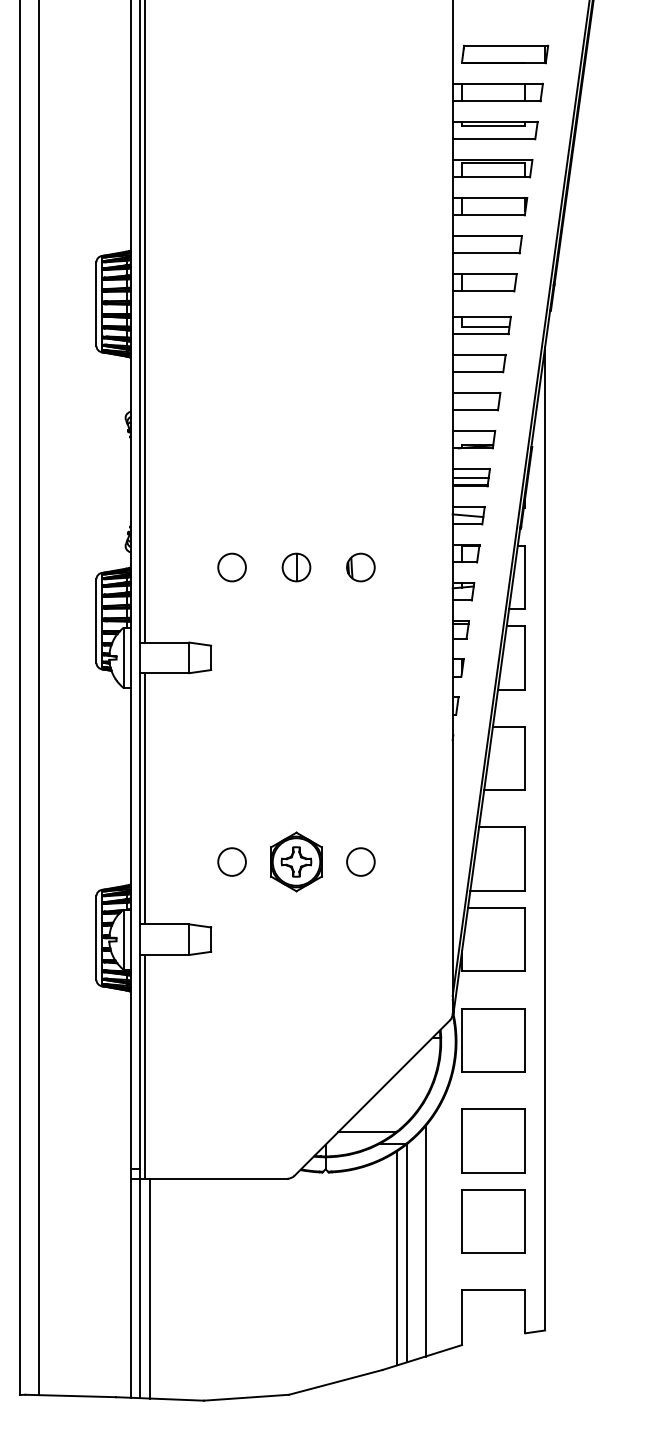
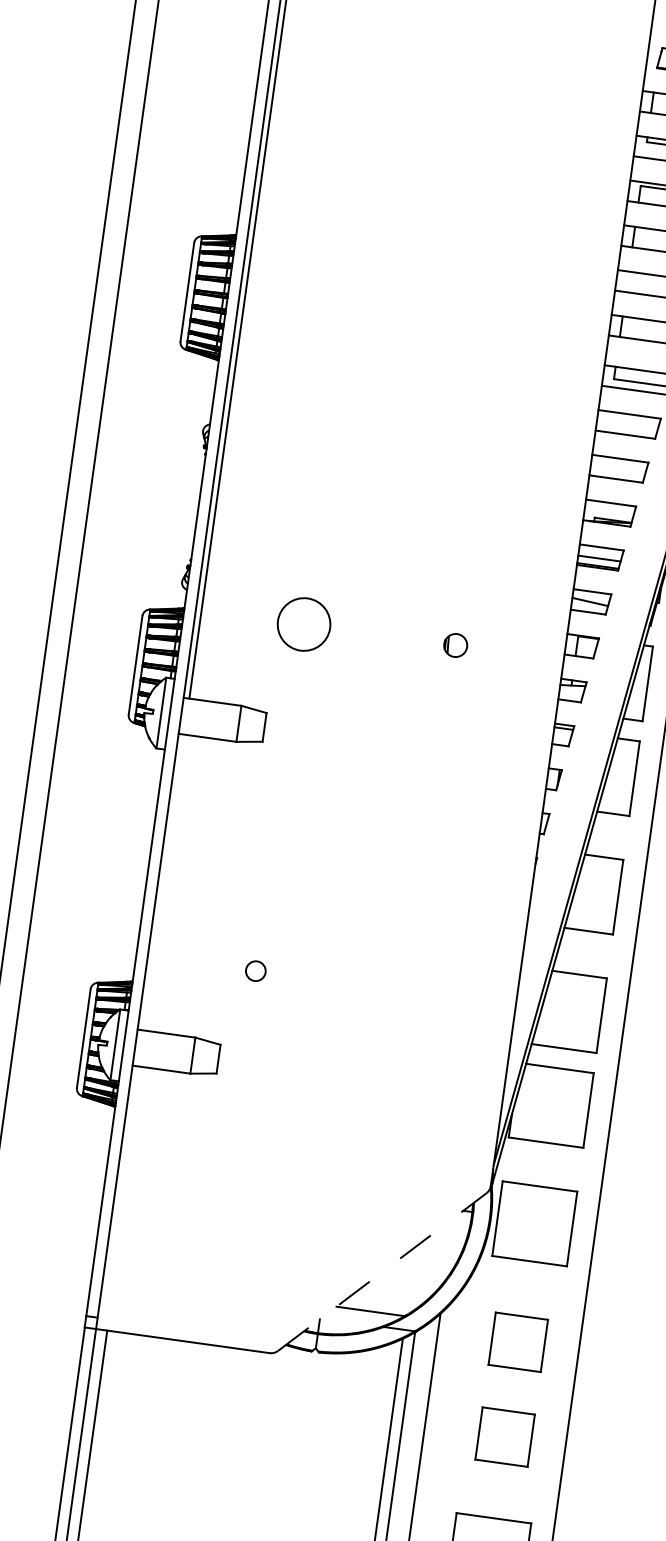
circle: (231, 567) -> (303, 624), size x1.6
part: (296, 567) -> (379, 634), removed
part: (360, 567) -> (455, 645), size x0.7
line: (145, 798) -> (164, 882), removed
circle: (231, 861) -> (255, 970), size x0.6
part: (296, 861) -> (331, 981), removed
circle: (360, 861) -> (407, 991), removed
line: (145, 1066) -> (120, 1197), removed
line: (372, 1098) -> (382, 1272), solid -> dashed
part: (493, 1140) -> (518, 1341), size x0.7
part: (493, 1221) -> (504, 1437), size x0.7

